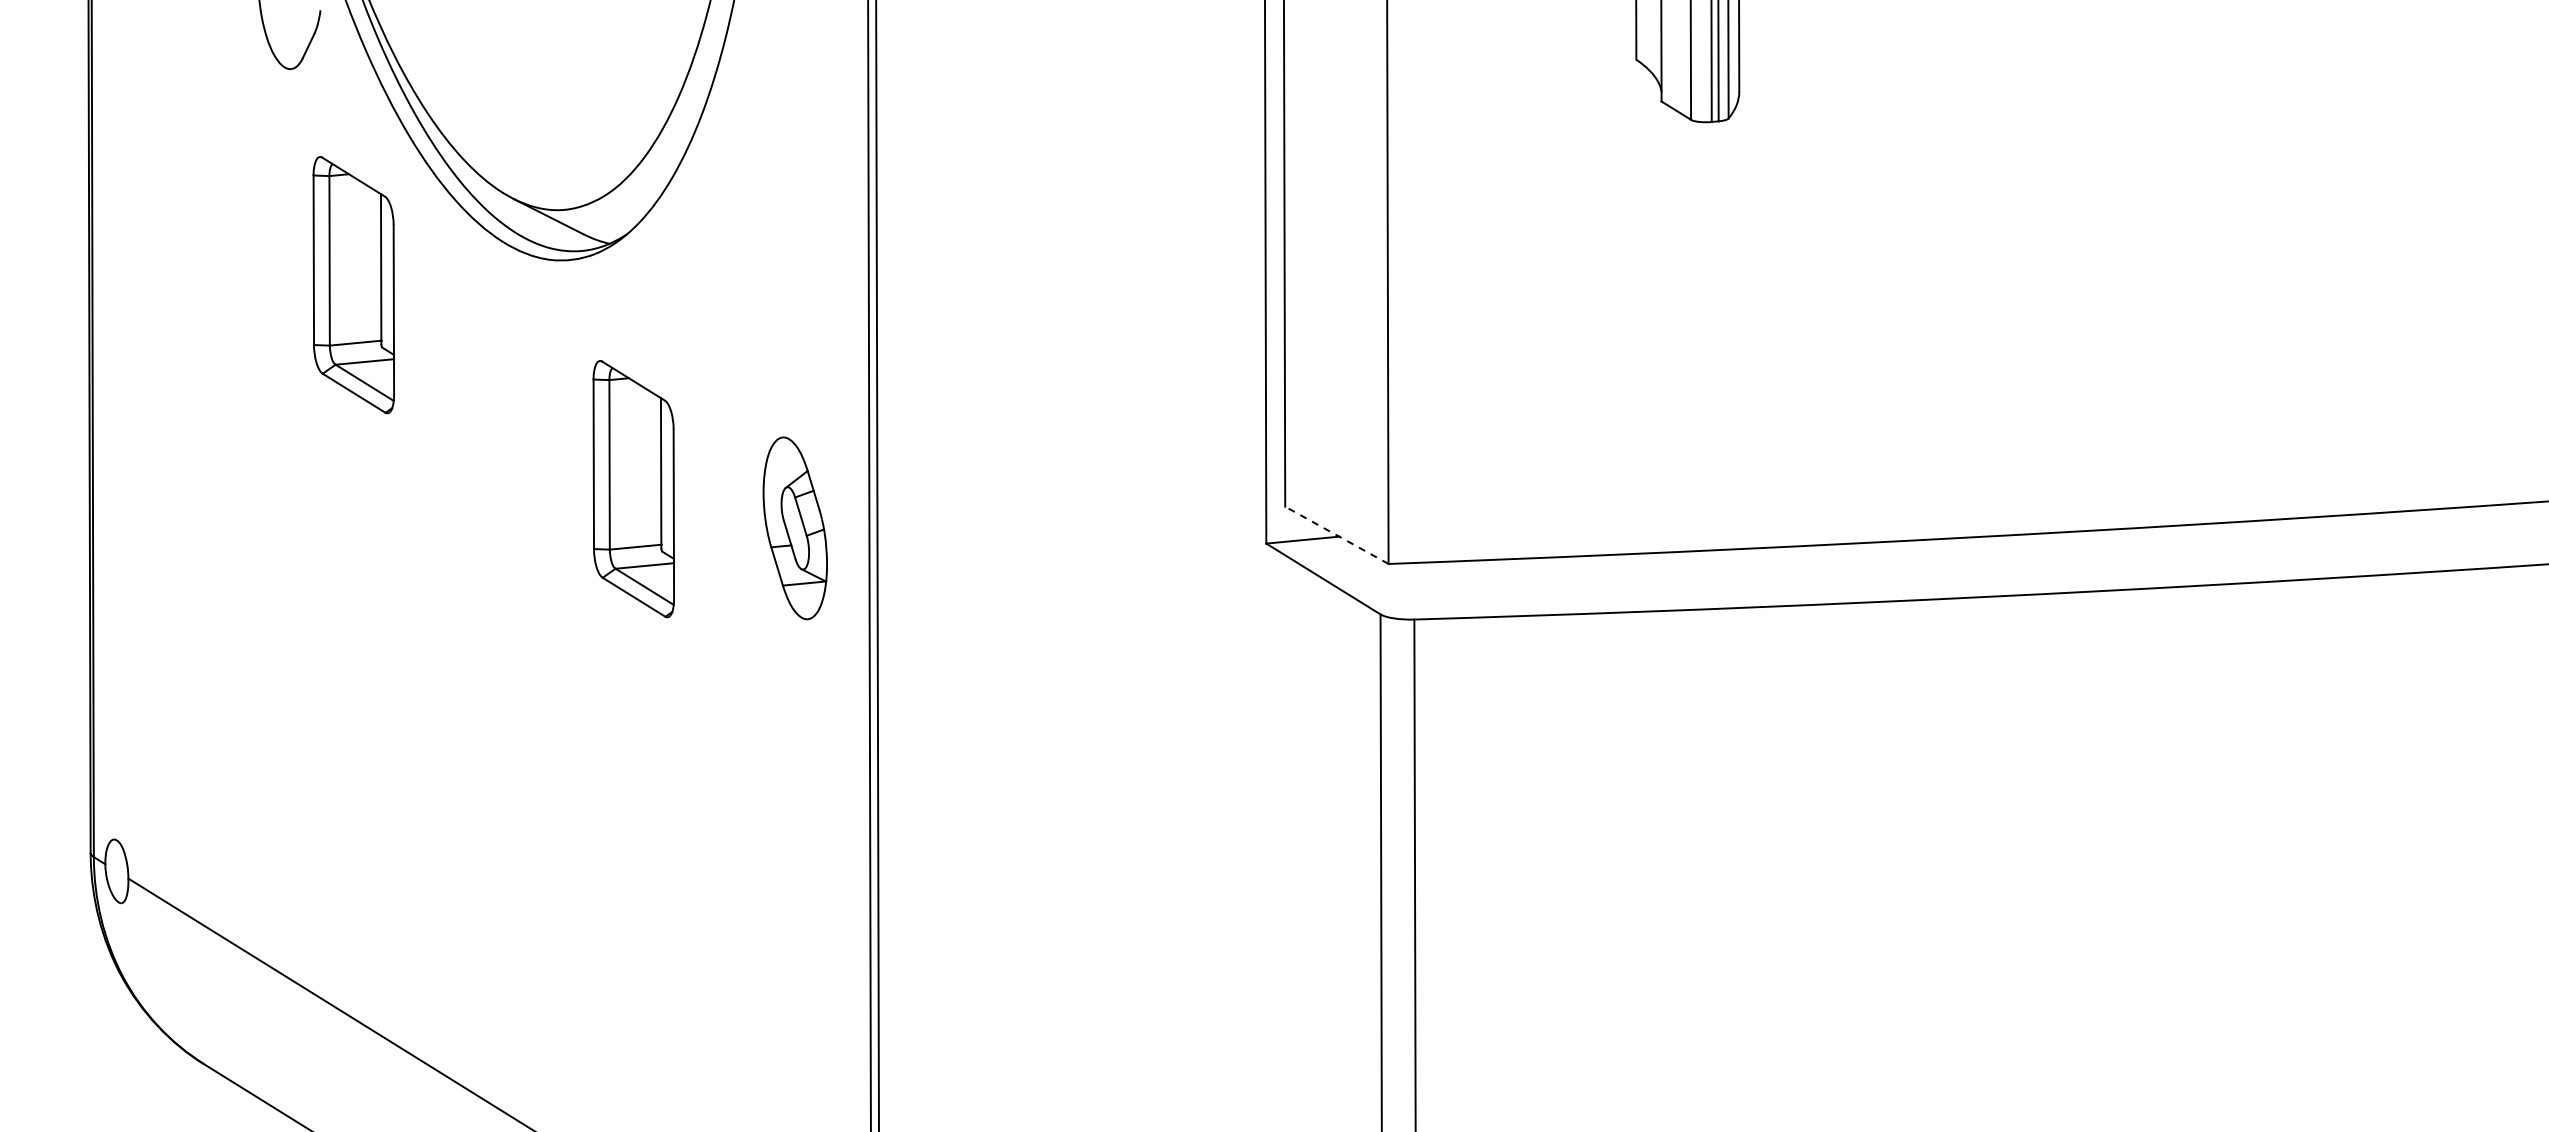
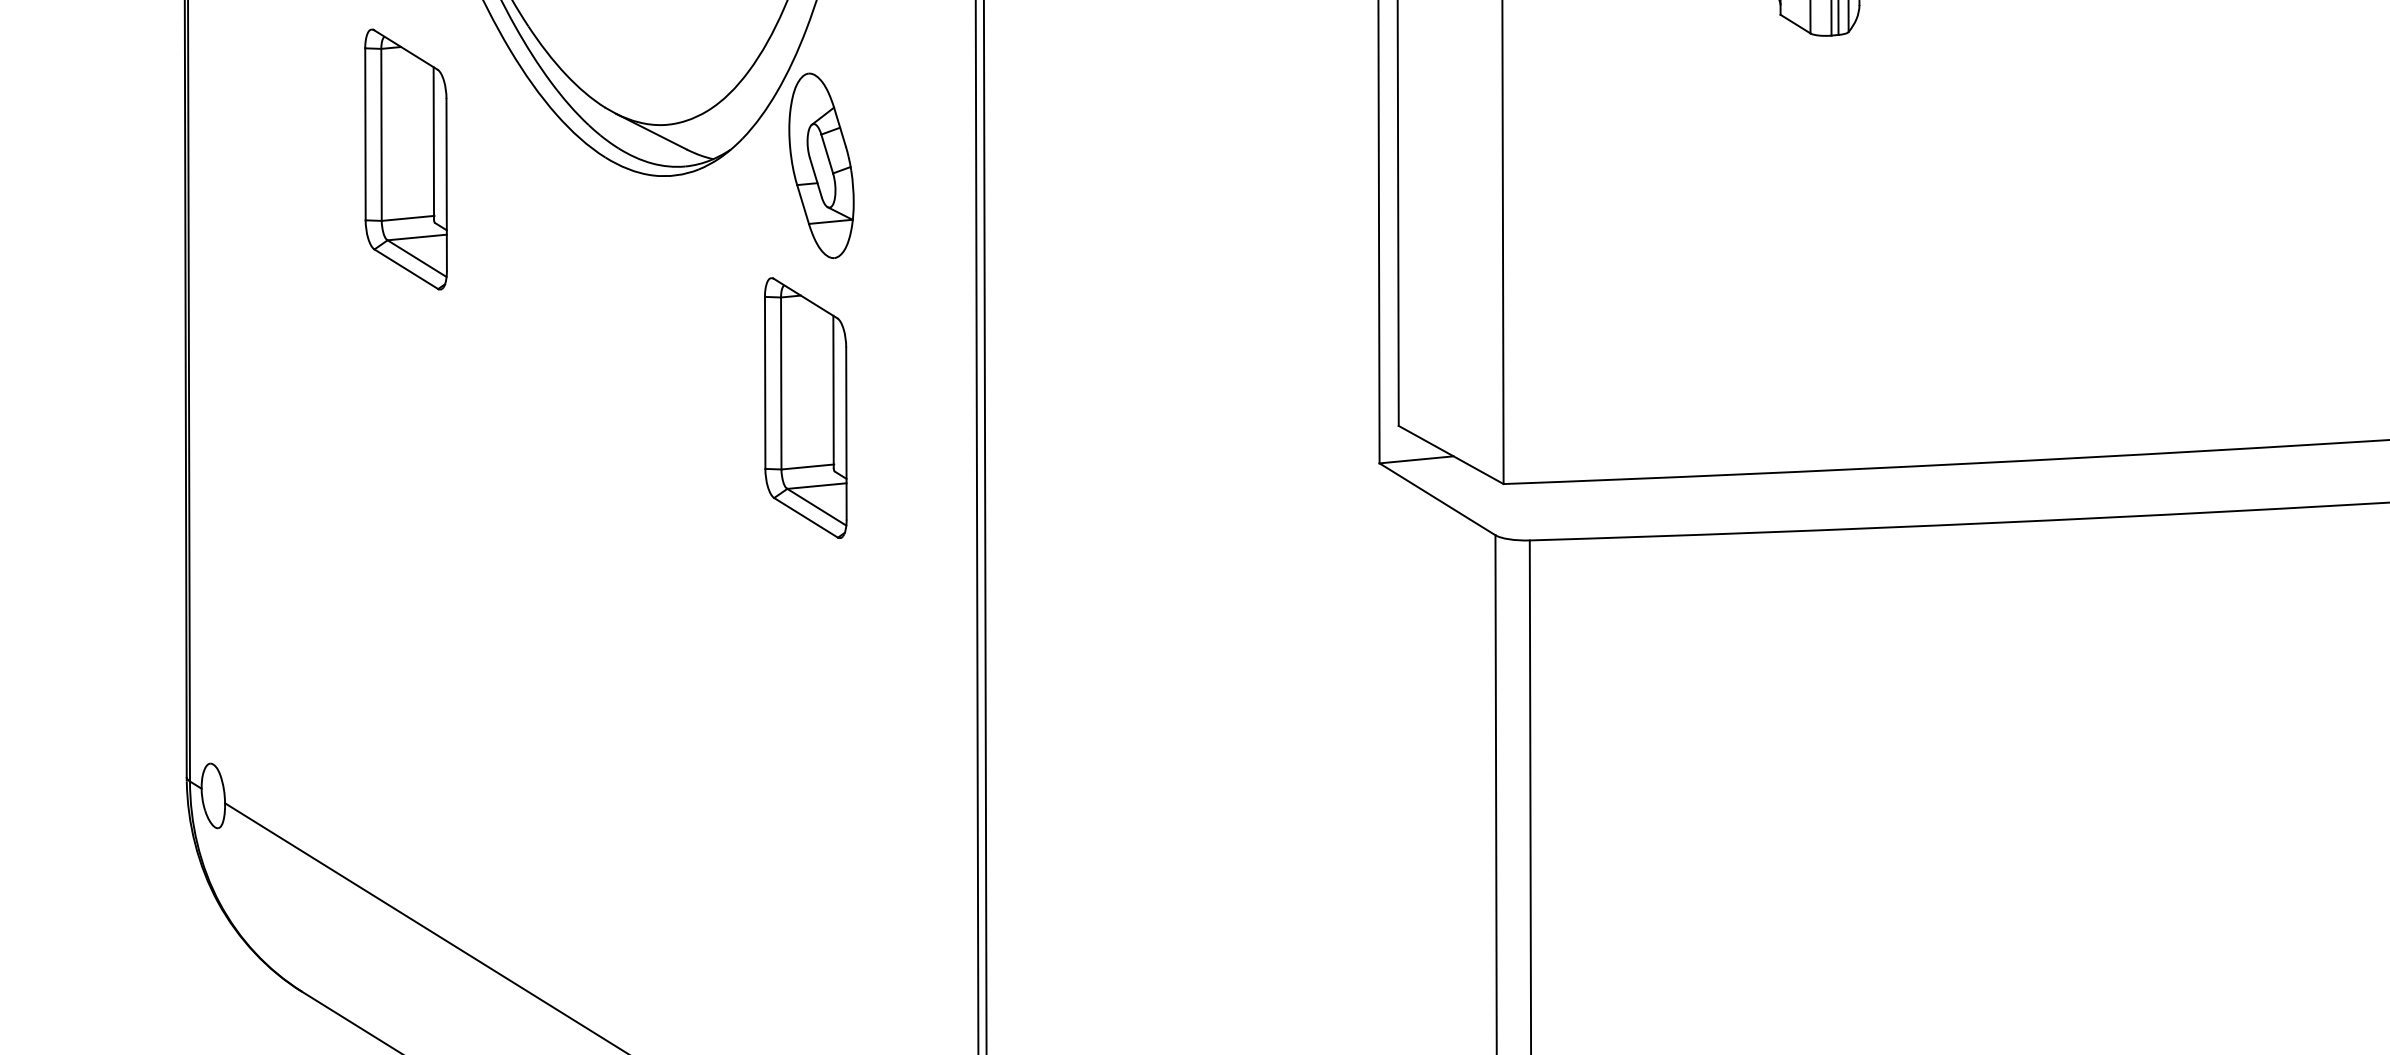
part: (353, 285) -> (405, 159), moved
part: (633, 489) -> (805, 408), moved
part: (794, 528) -> (820, 165), moved
line: (1336, 535) -> (1450, 455), dashed -> solid

